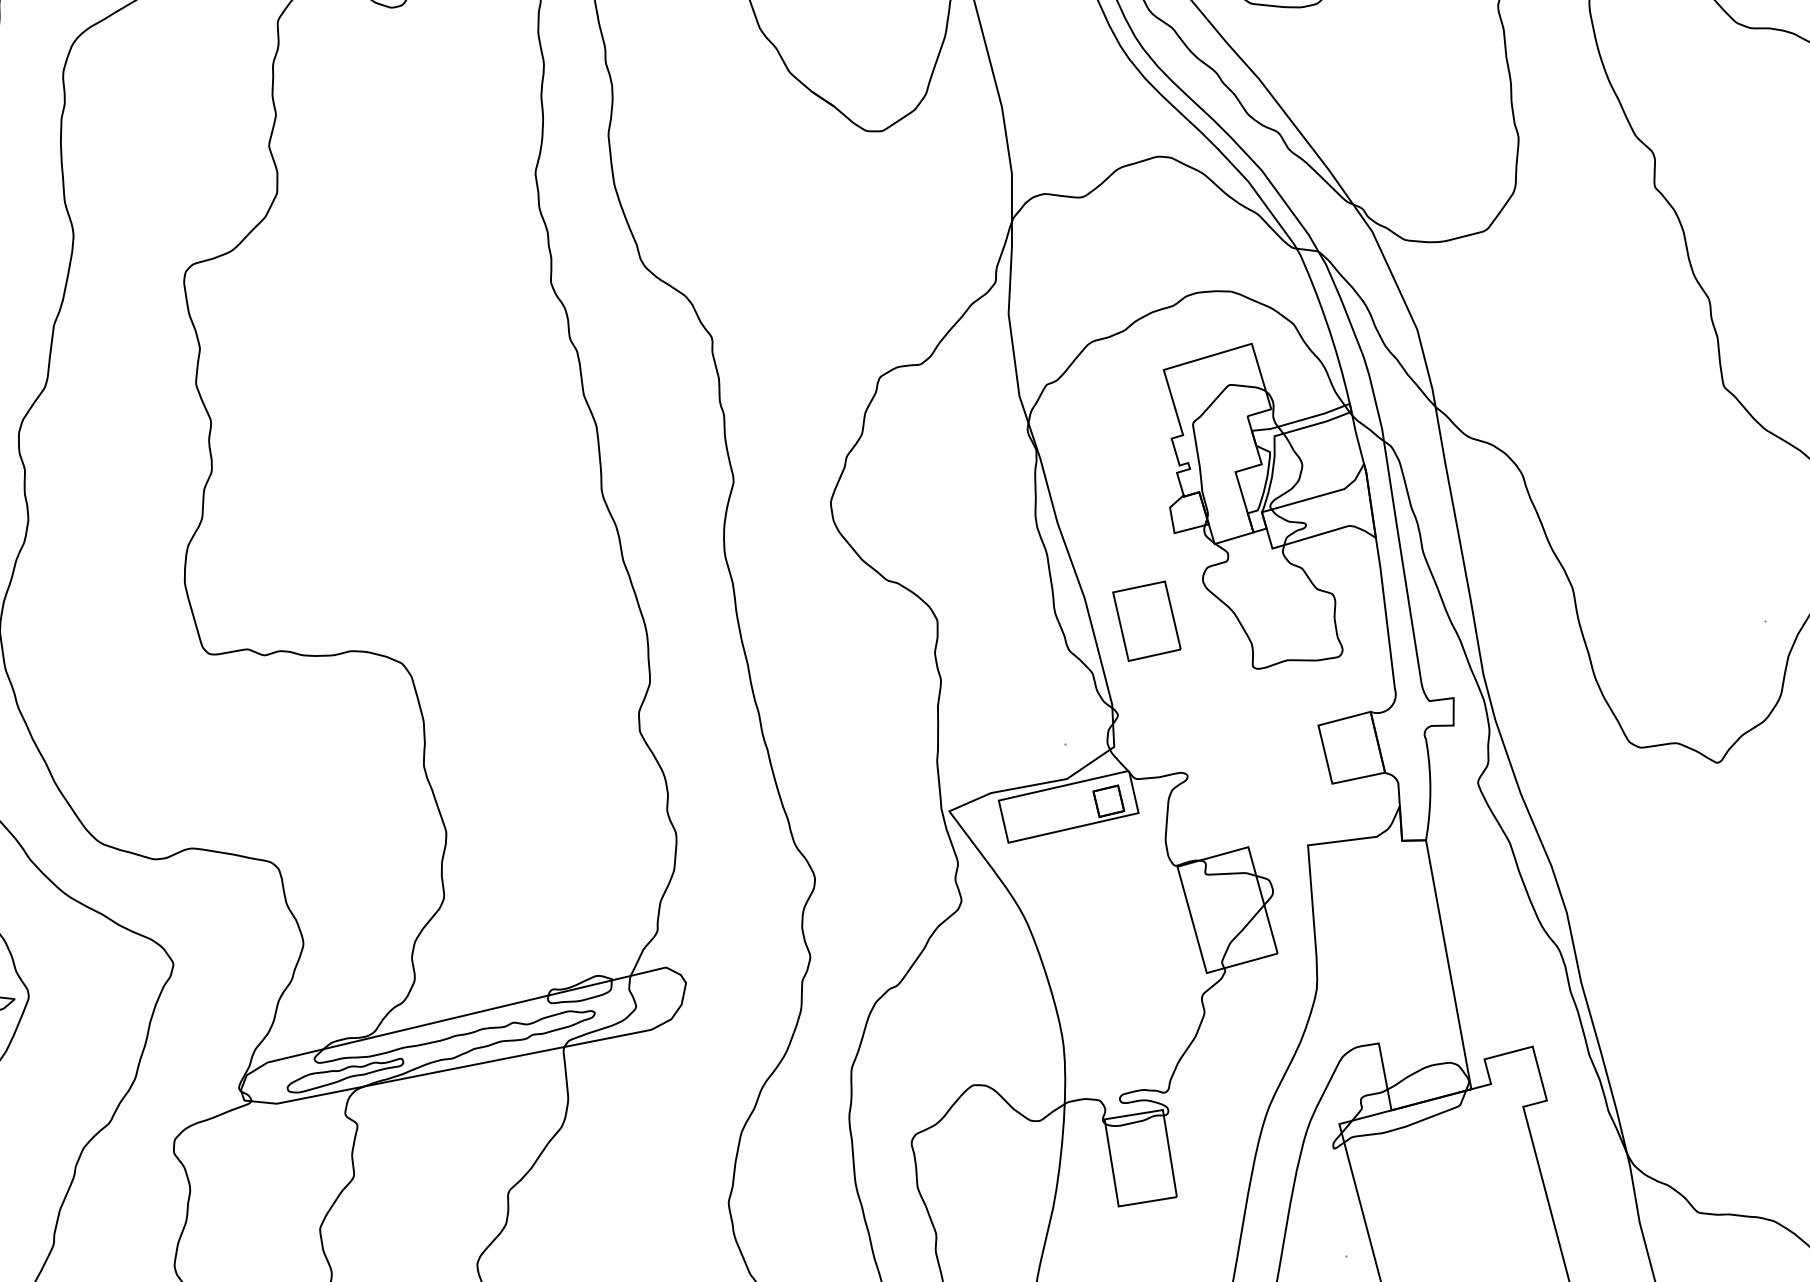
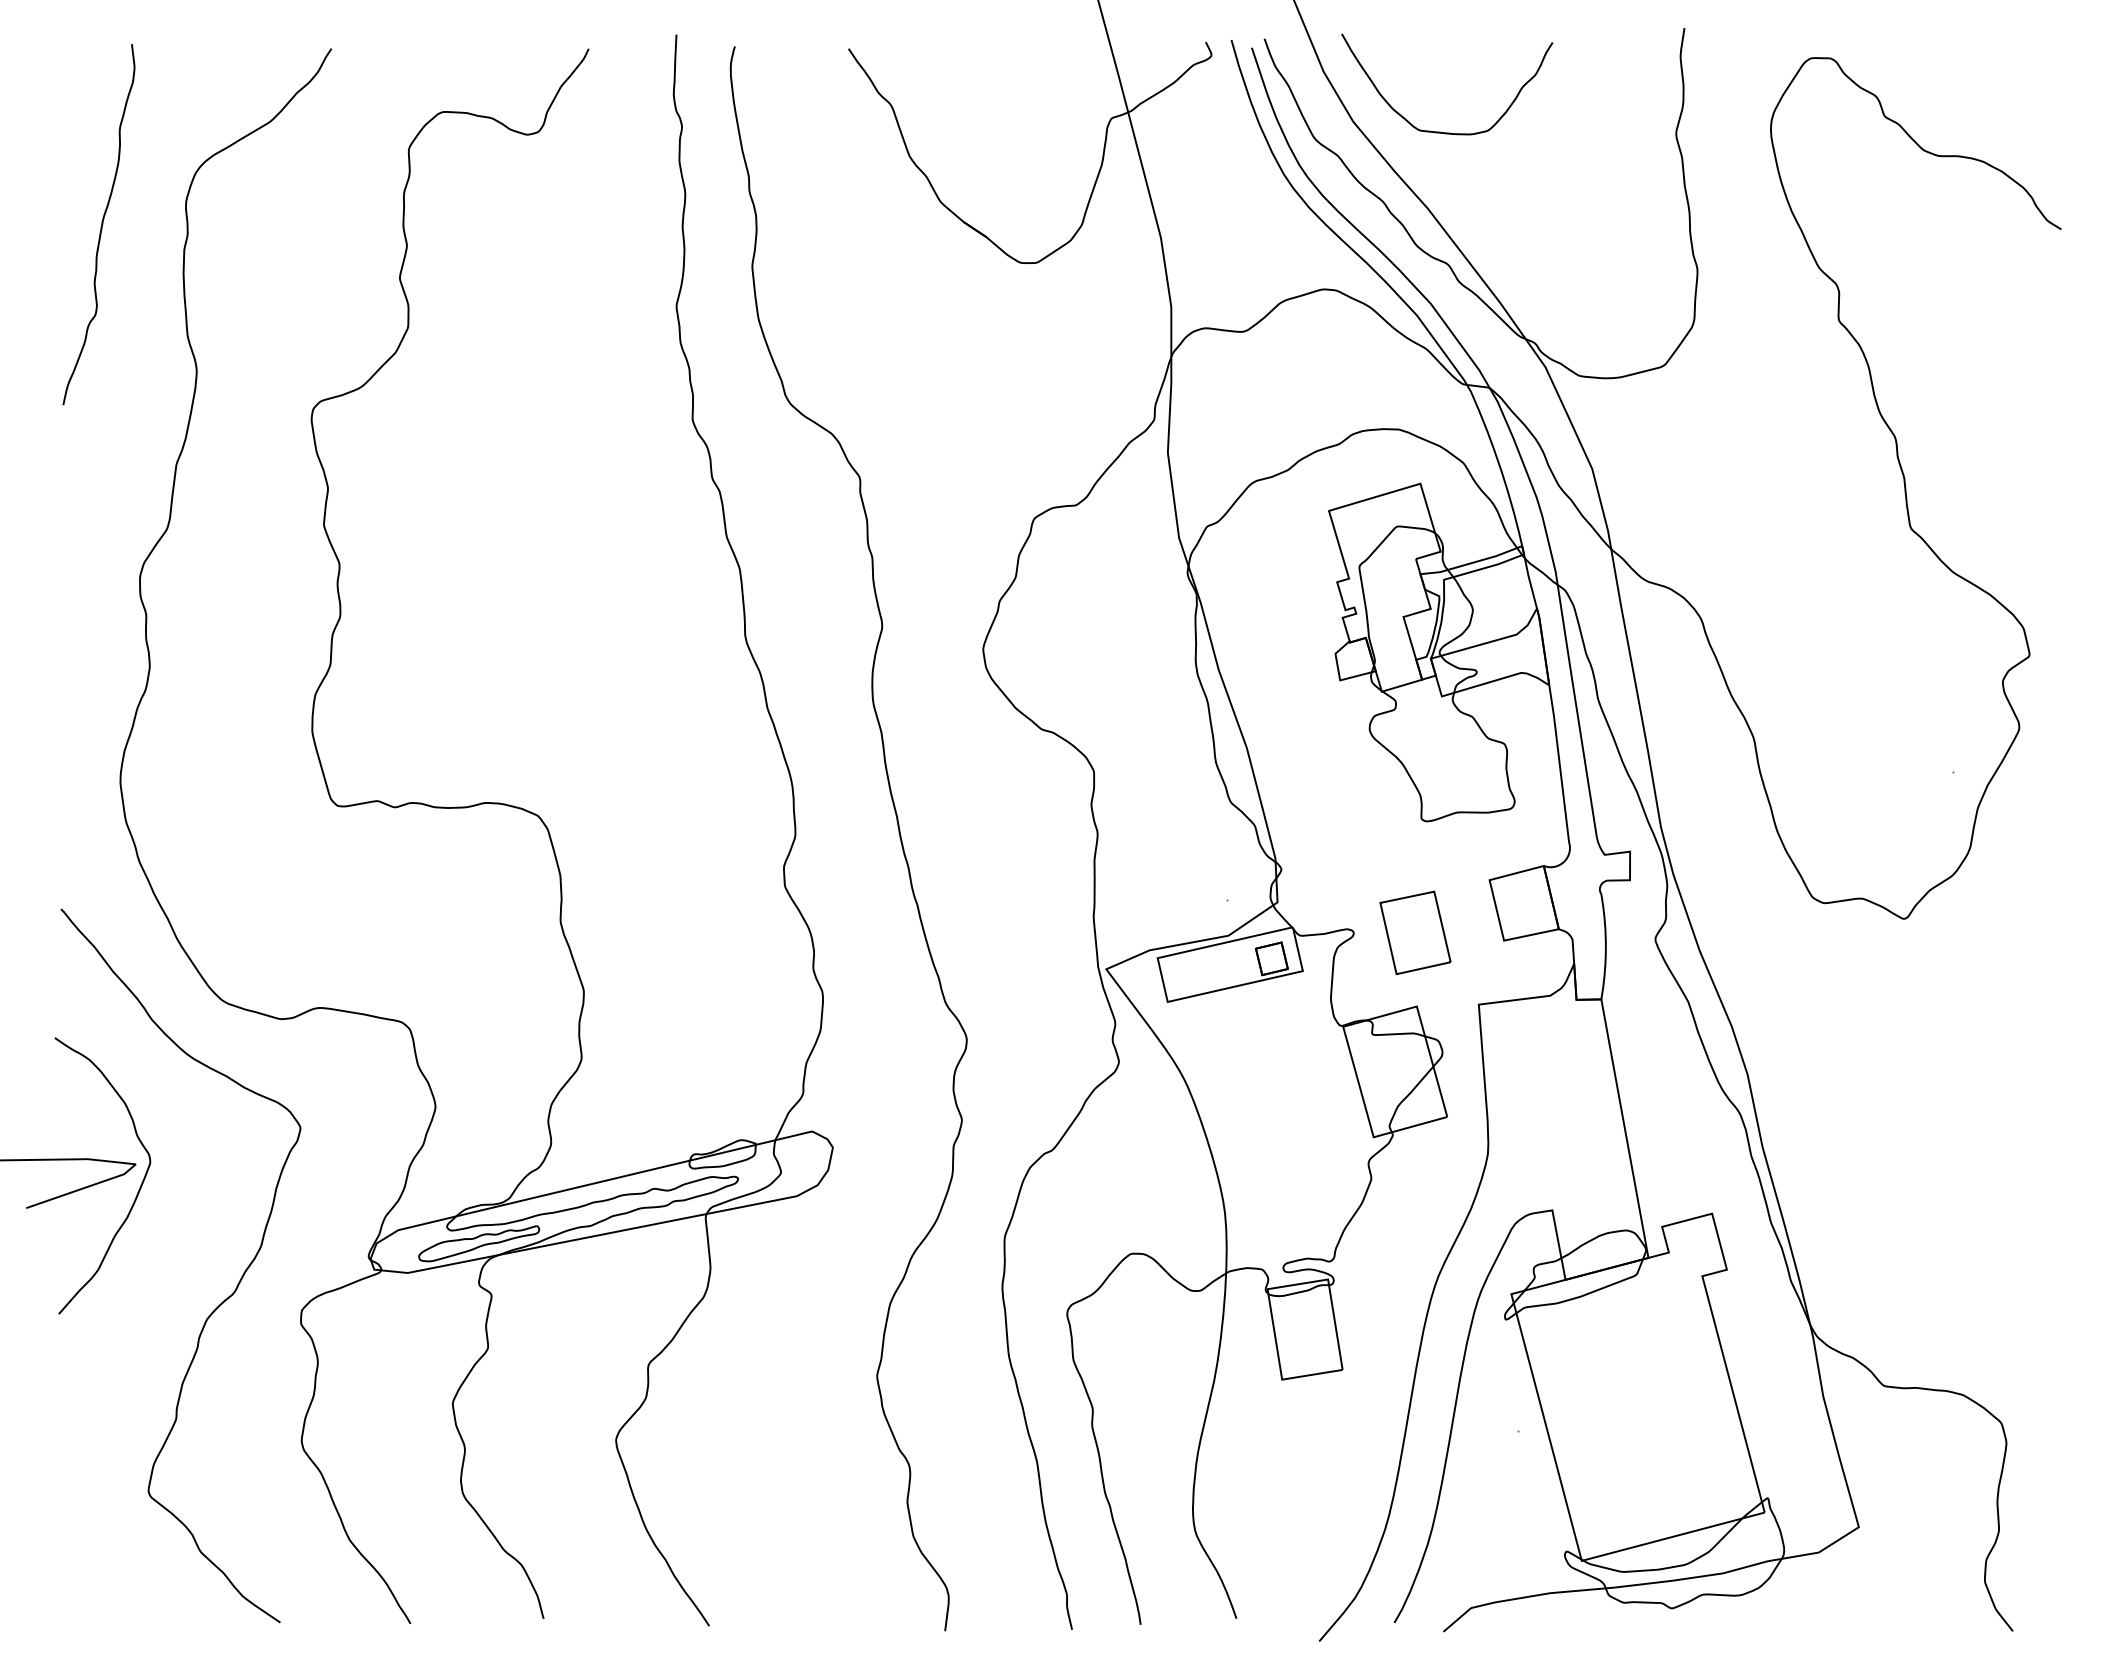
part: (1146, 620) -> (1415, 932), moved

